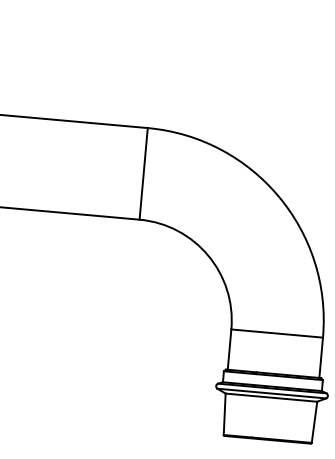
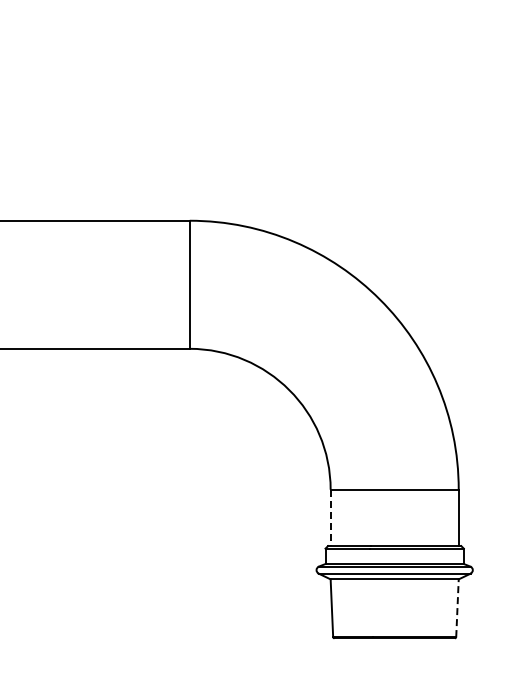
line: (229, 350) -> (330, 518), solid -> dashed
line: (314, 422) -> (457, 608), solid -> dashed

